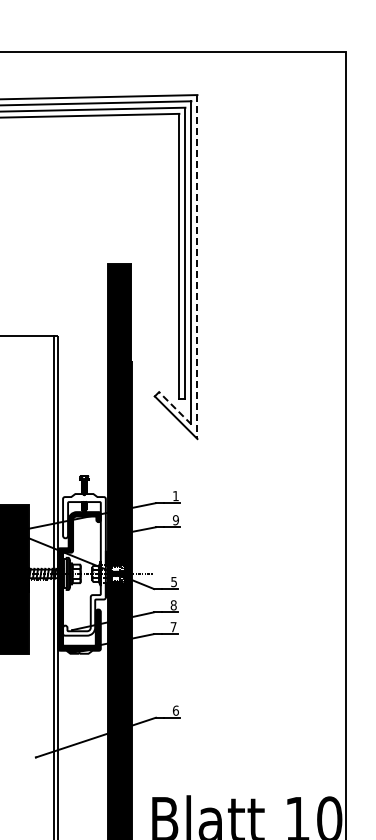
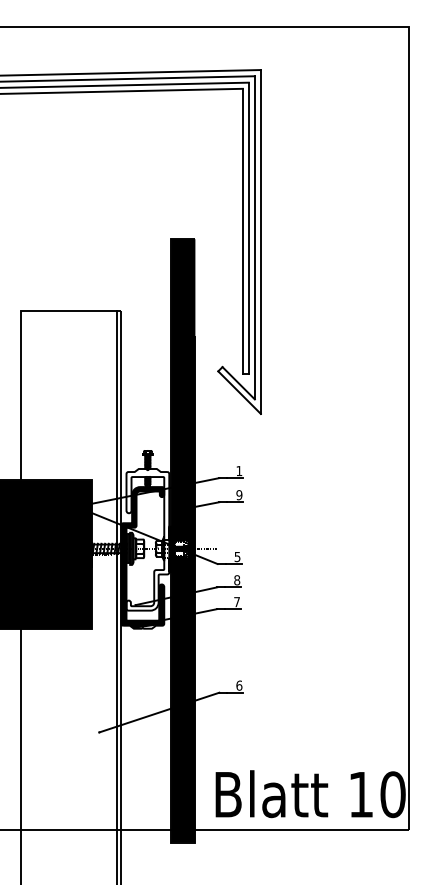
line: (197, 267) -> (260, 242), dashed -> solid
line: (175, 408) -> (238, 383), dashed -> solid

